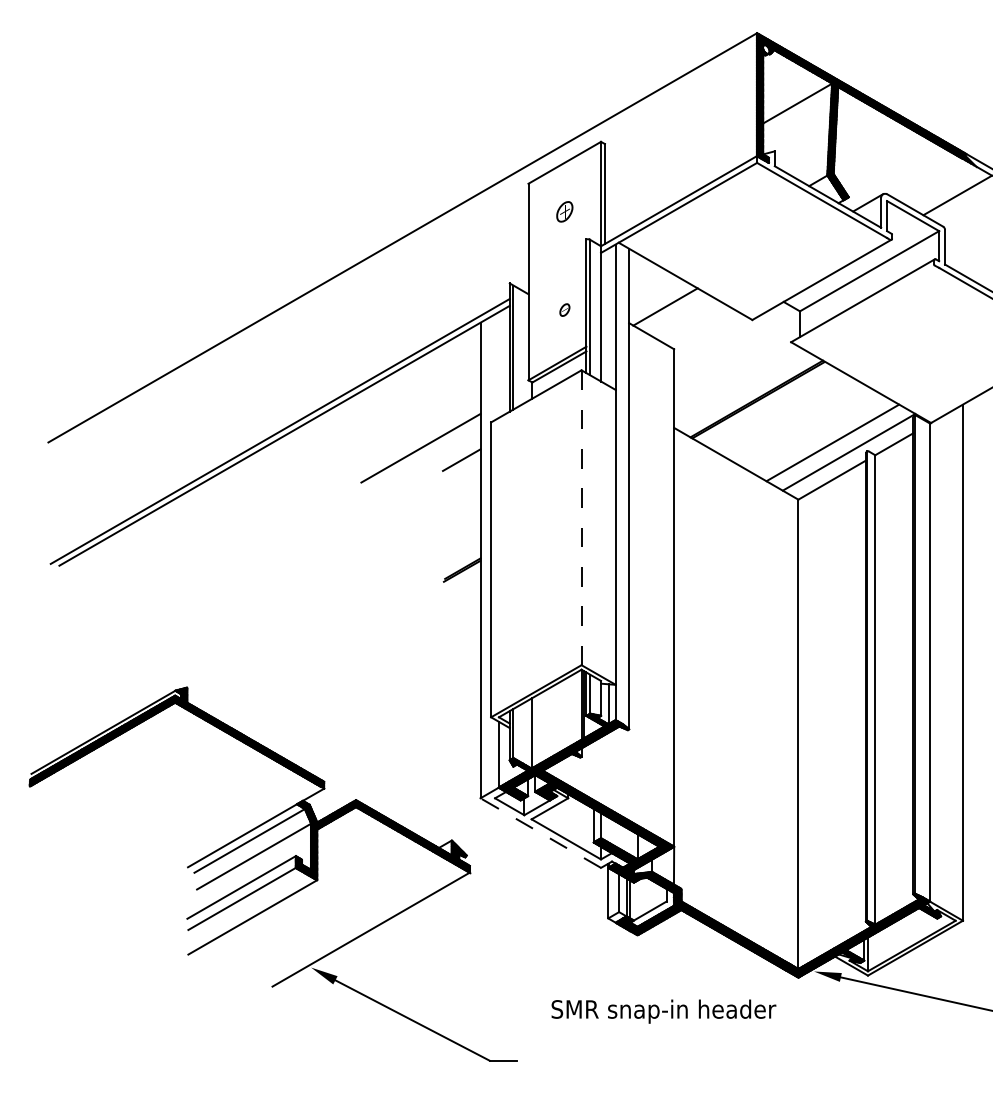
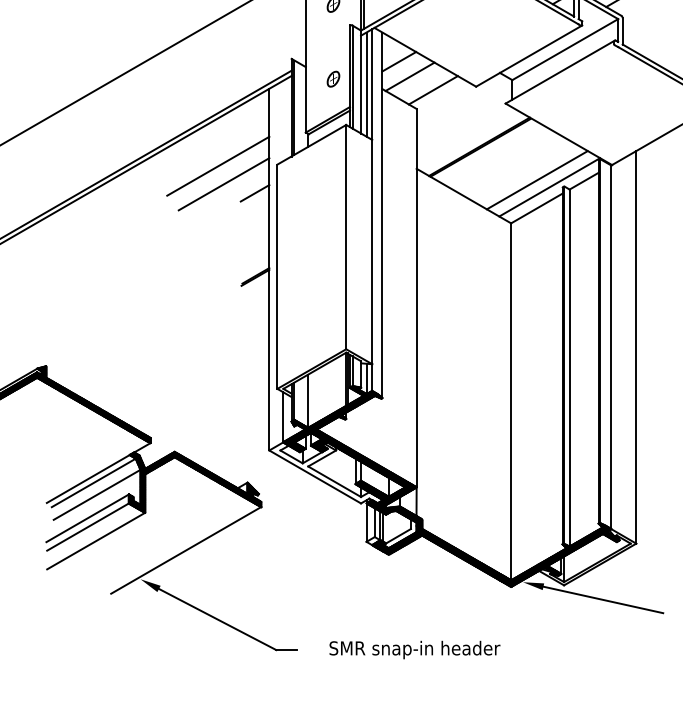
line: (651, 286) -> (399, 61), added
part: (564, 309) -> (333, 78), size x1.67
line: (608, 316) -> (366, 84), added
line: (695, 324) -> (432, 90), added
line: (413, 424) -> (218, 166), added
line: (581, 517) -> (346, 236), dashed -> solid
line: (540, 833) -> (314, 477), dashed -> solid
text: (663, 1011) -> (414, 649), moved

